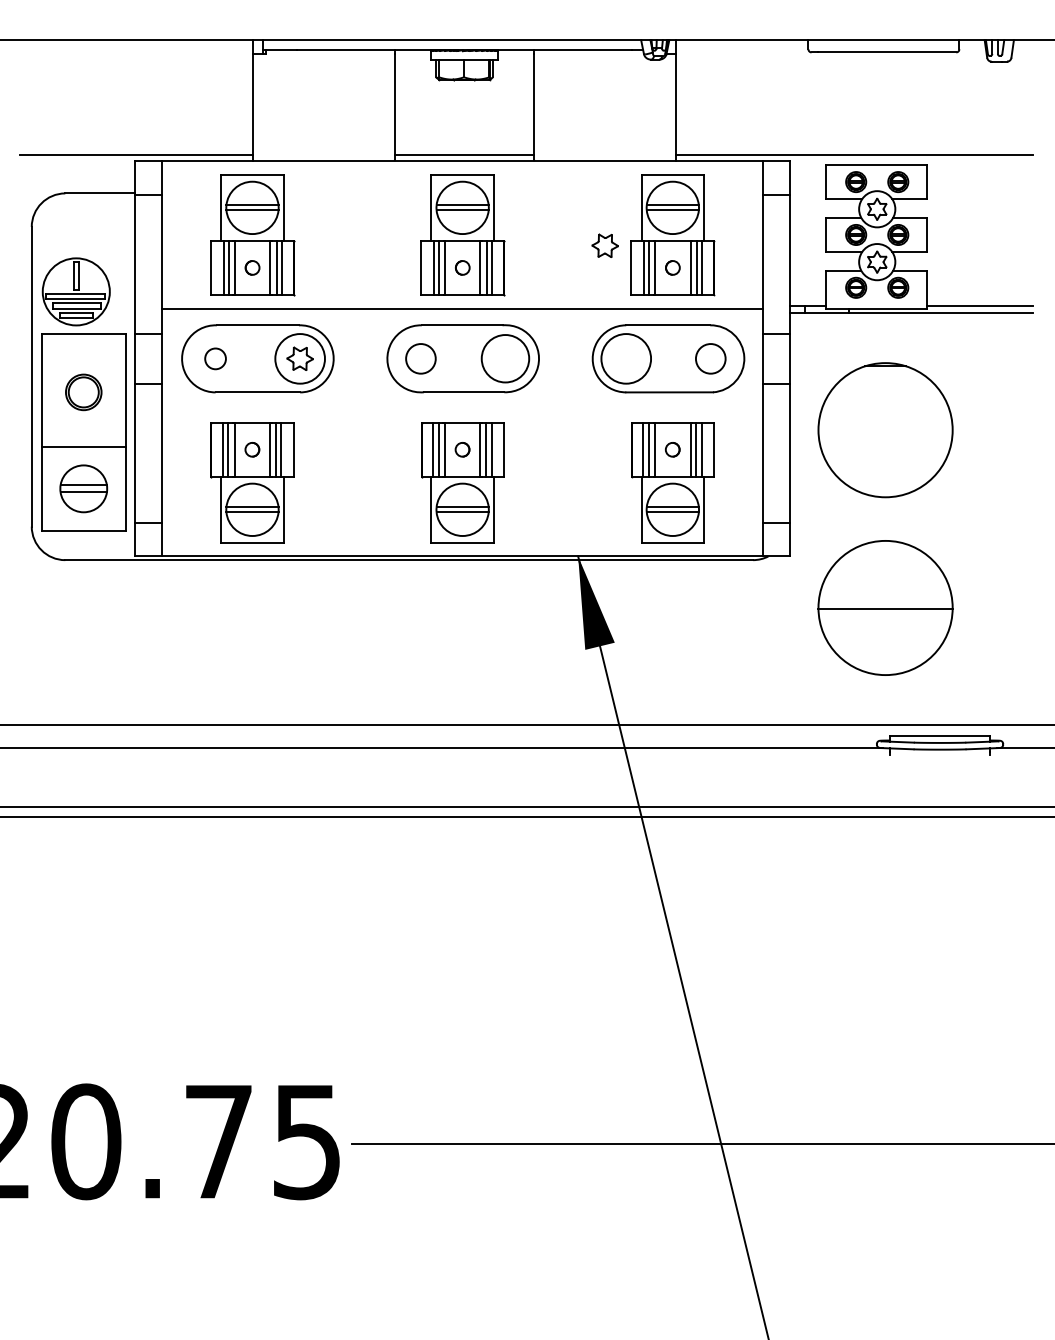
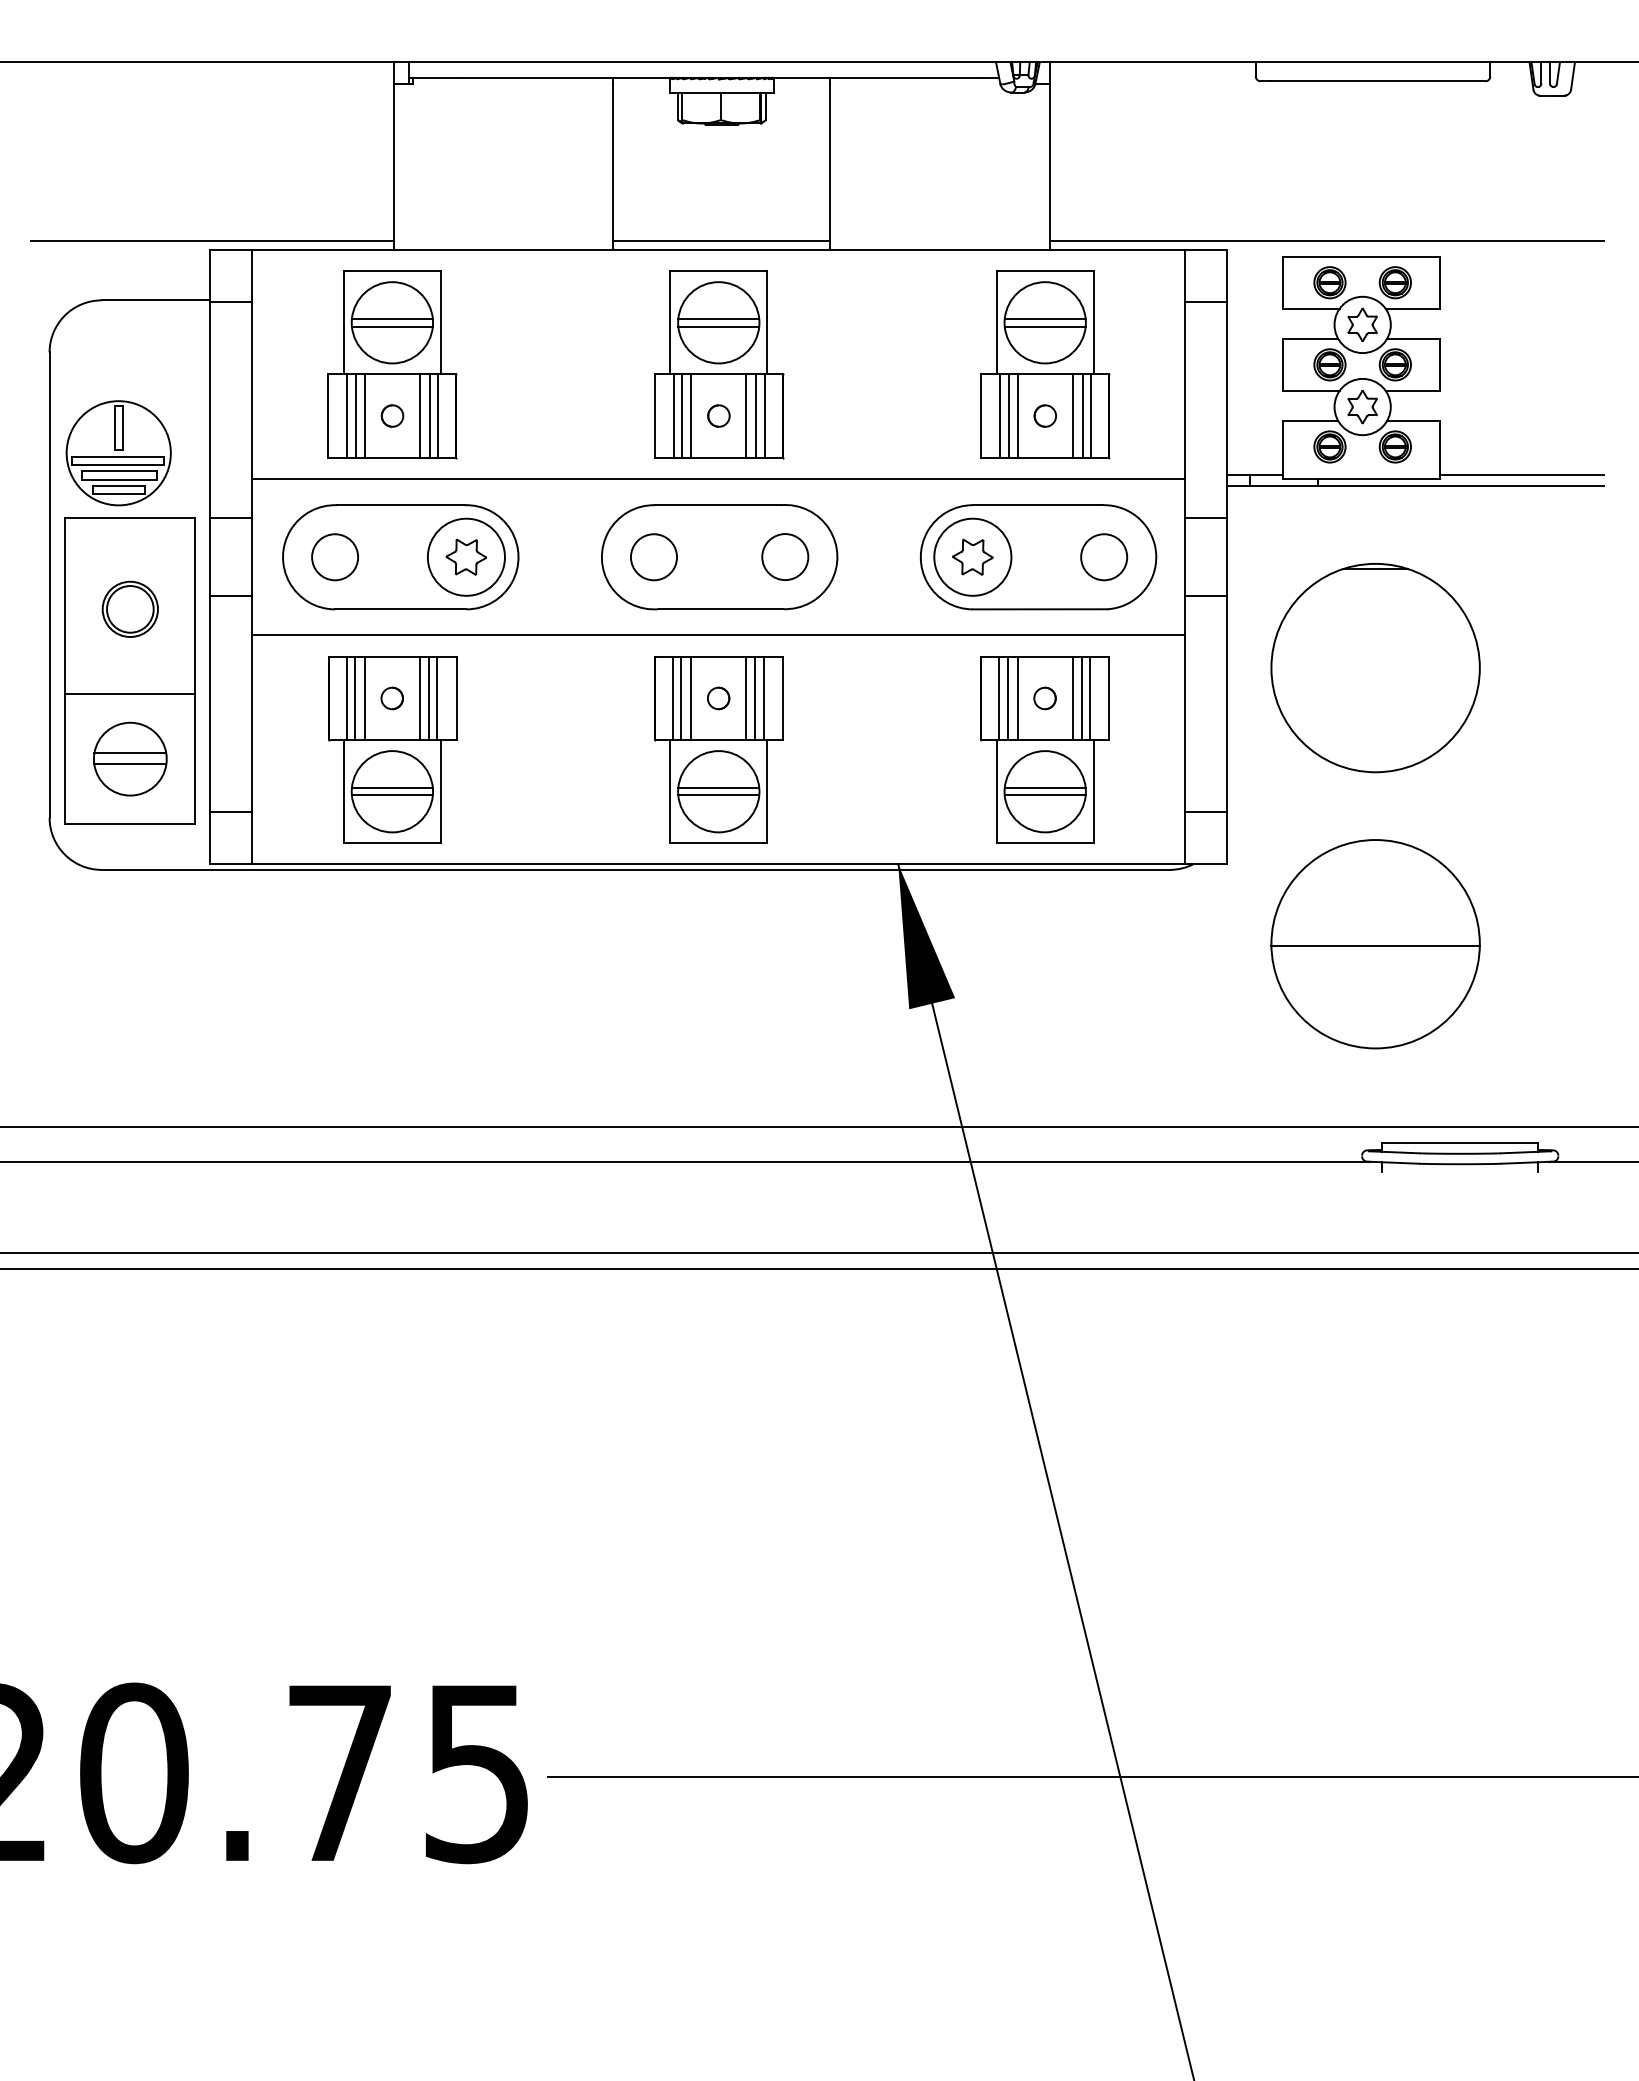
part: (604, 245) -> (971, 556), moved
circle: (215, 358) -> (334, 556), size x1.43
circle: (505, 358) -> (785, 556), size x0.62
line: (462, 409) -> (718, 635), added

